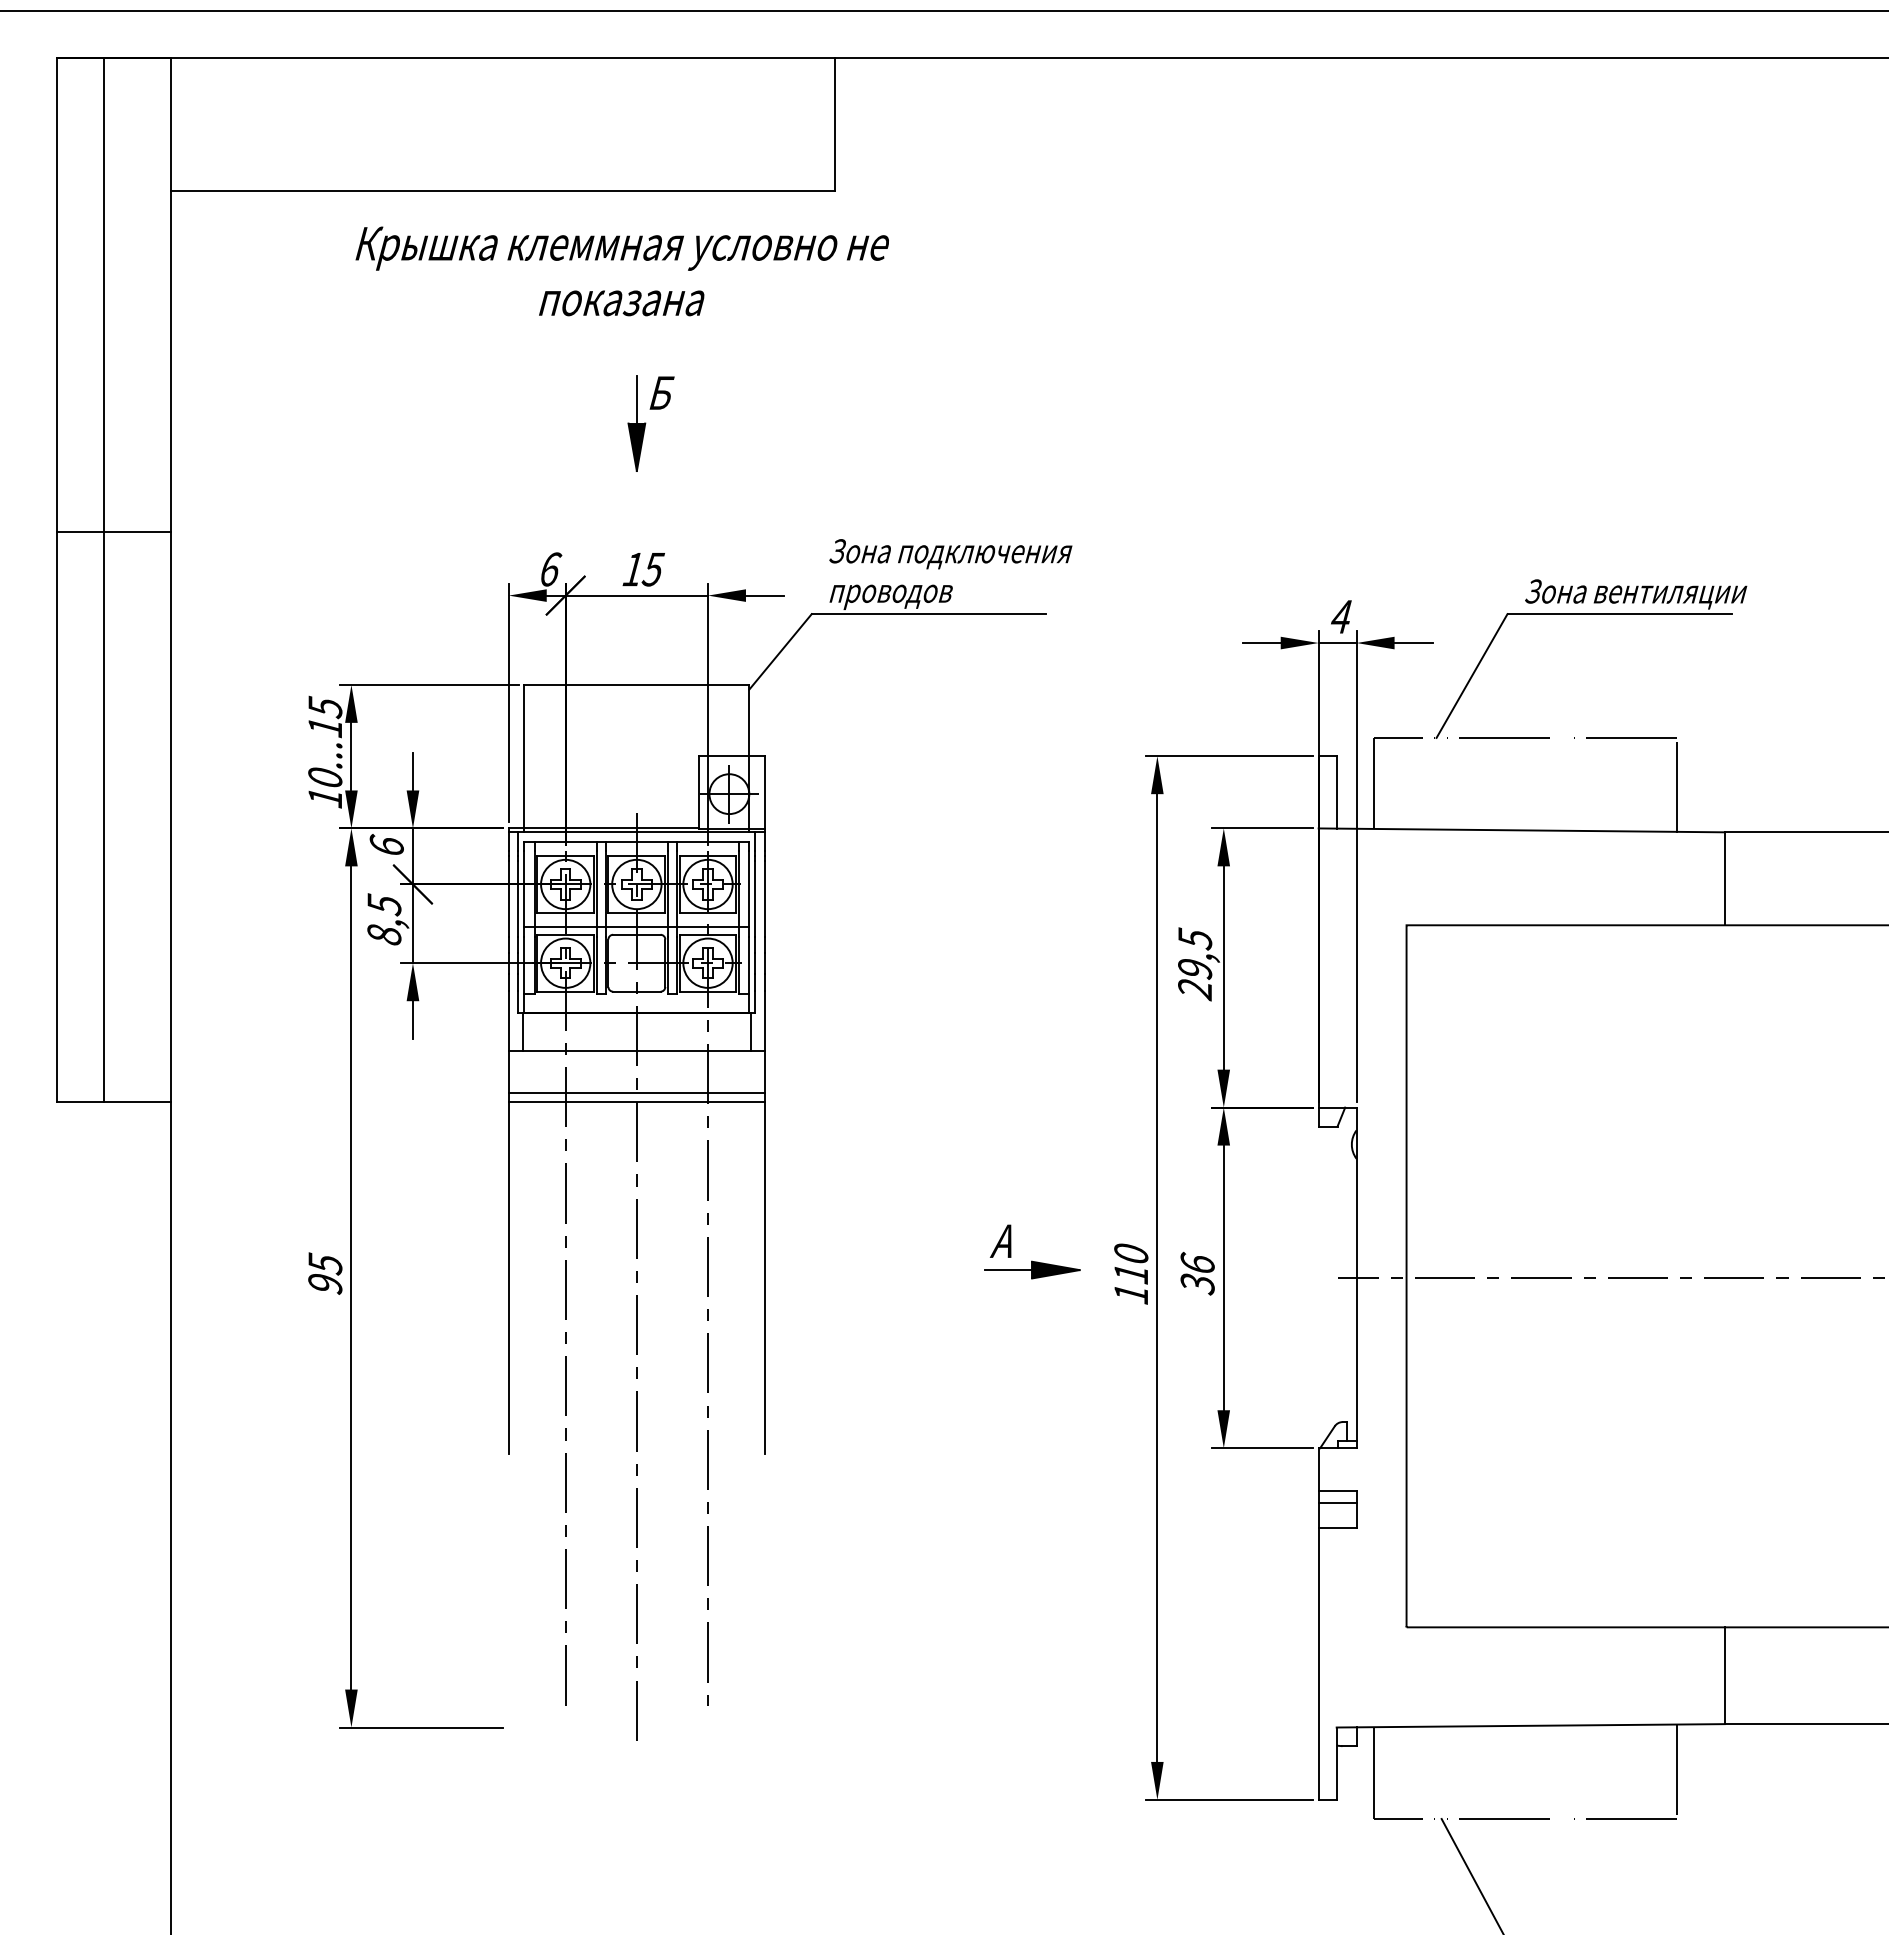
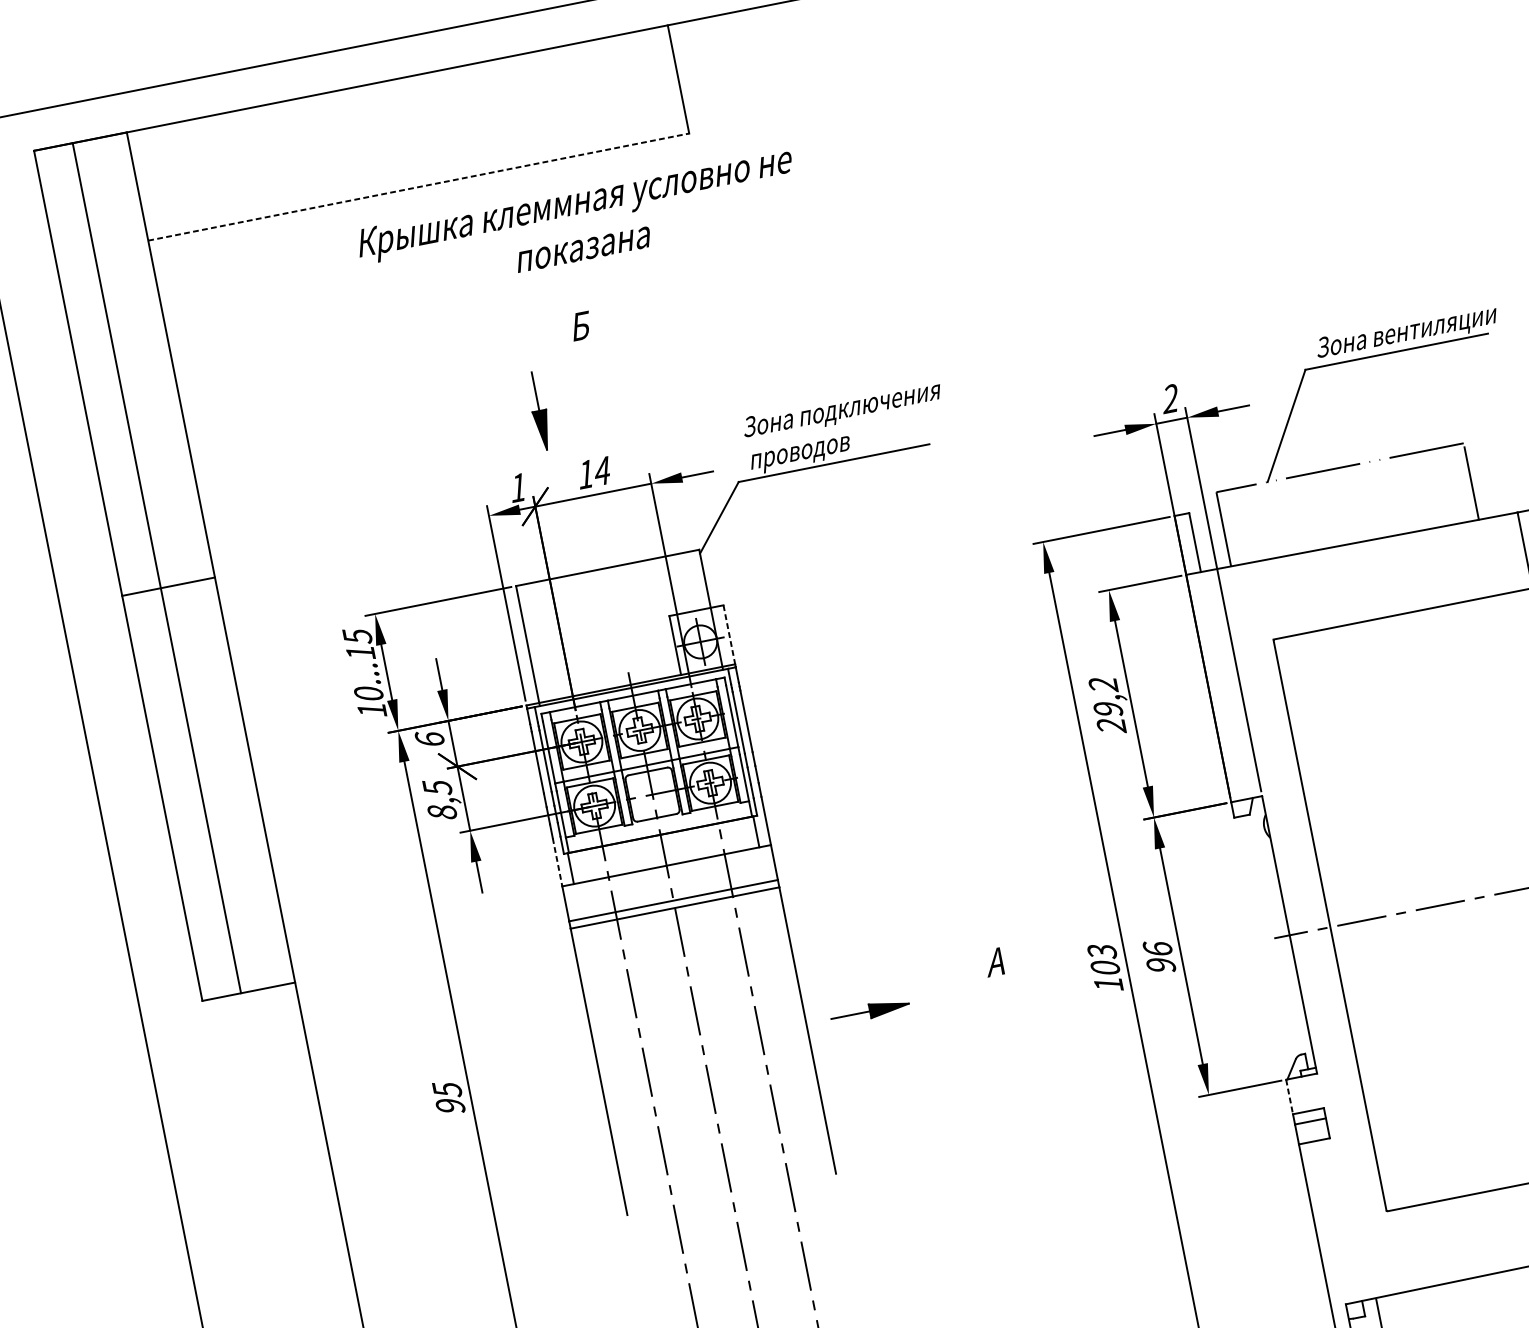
line: (503, 190) -> (419, 186), solid -> dashed
text: (621, 271) -> (578, 223), moved
part: (636, 423) -> (539, 411), moved
line: (113, 532) -> (168, 586), moved
text: (550, 569) -> (518, 487), 6 -> 1
text: (652, 569) -> (601, 471), 15 -> 14
text: (1340, 616) -> (1169, 398), 4 -> 2
line: (764, 792) -> (729, 634), solid -> dashed
text: (1195, 939) -> (1103, 685), 29,5 -> 29,2
line: (508, 1020) -> (557, 861), solid -> dashed
text: (1131, 1263) -> (1103, 959), 110 -> 103
part: (1032, 1269) -> (870, 1010), moved
text: (1197, 1284) -> (1161, 965), 36 -> 96
line: (1318, 1469) -> (1289, 1097), solid -> dashed

